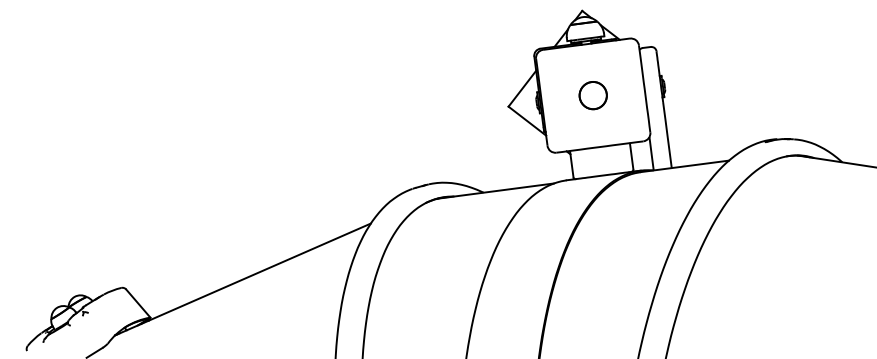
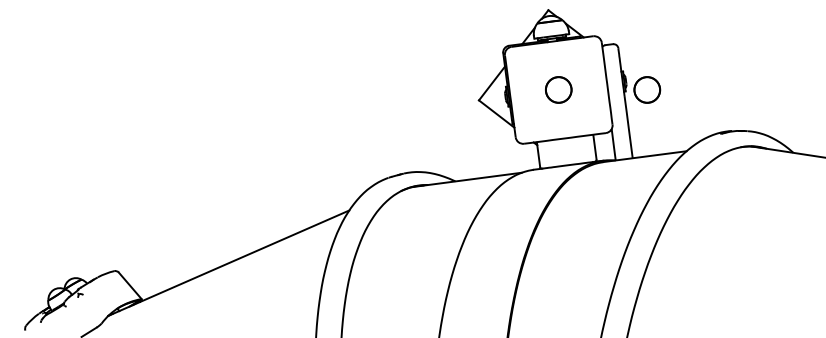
circle: (686, 95) -> (646, 89), added

